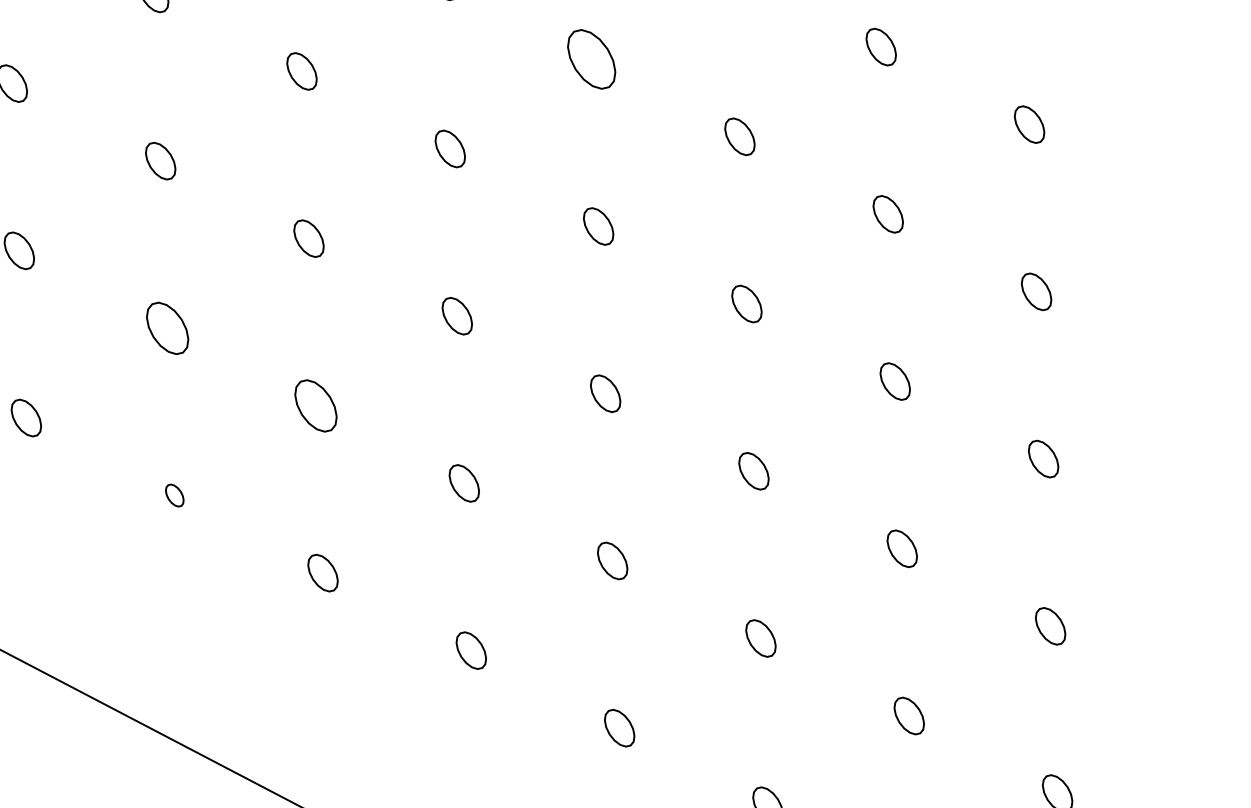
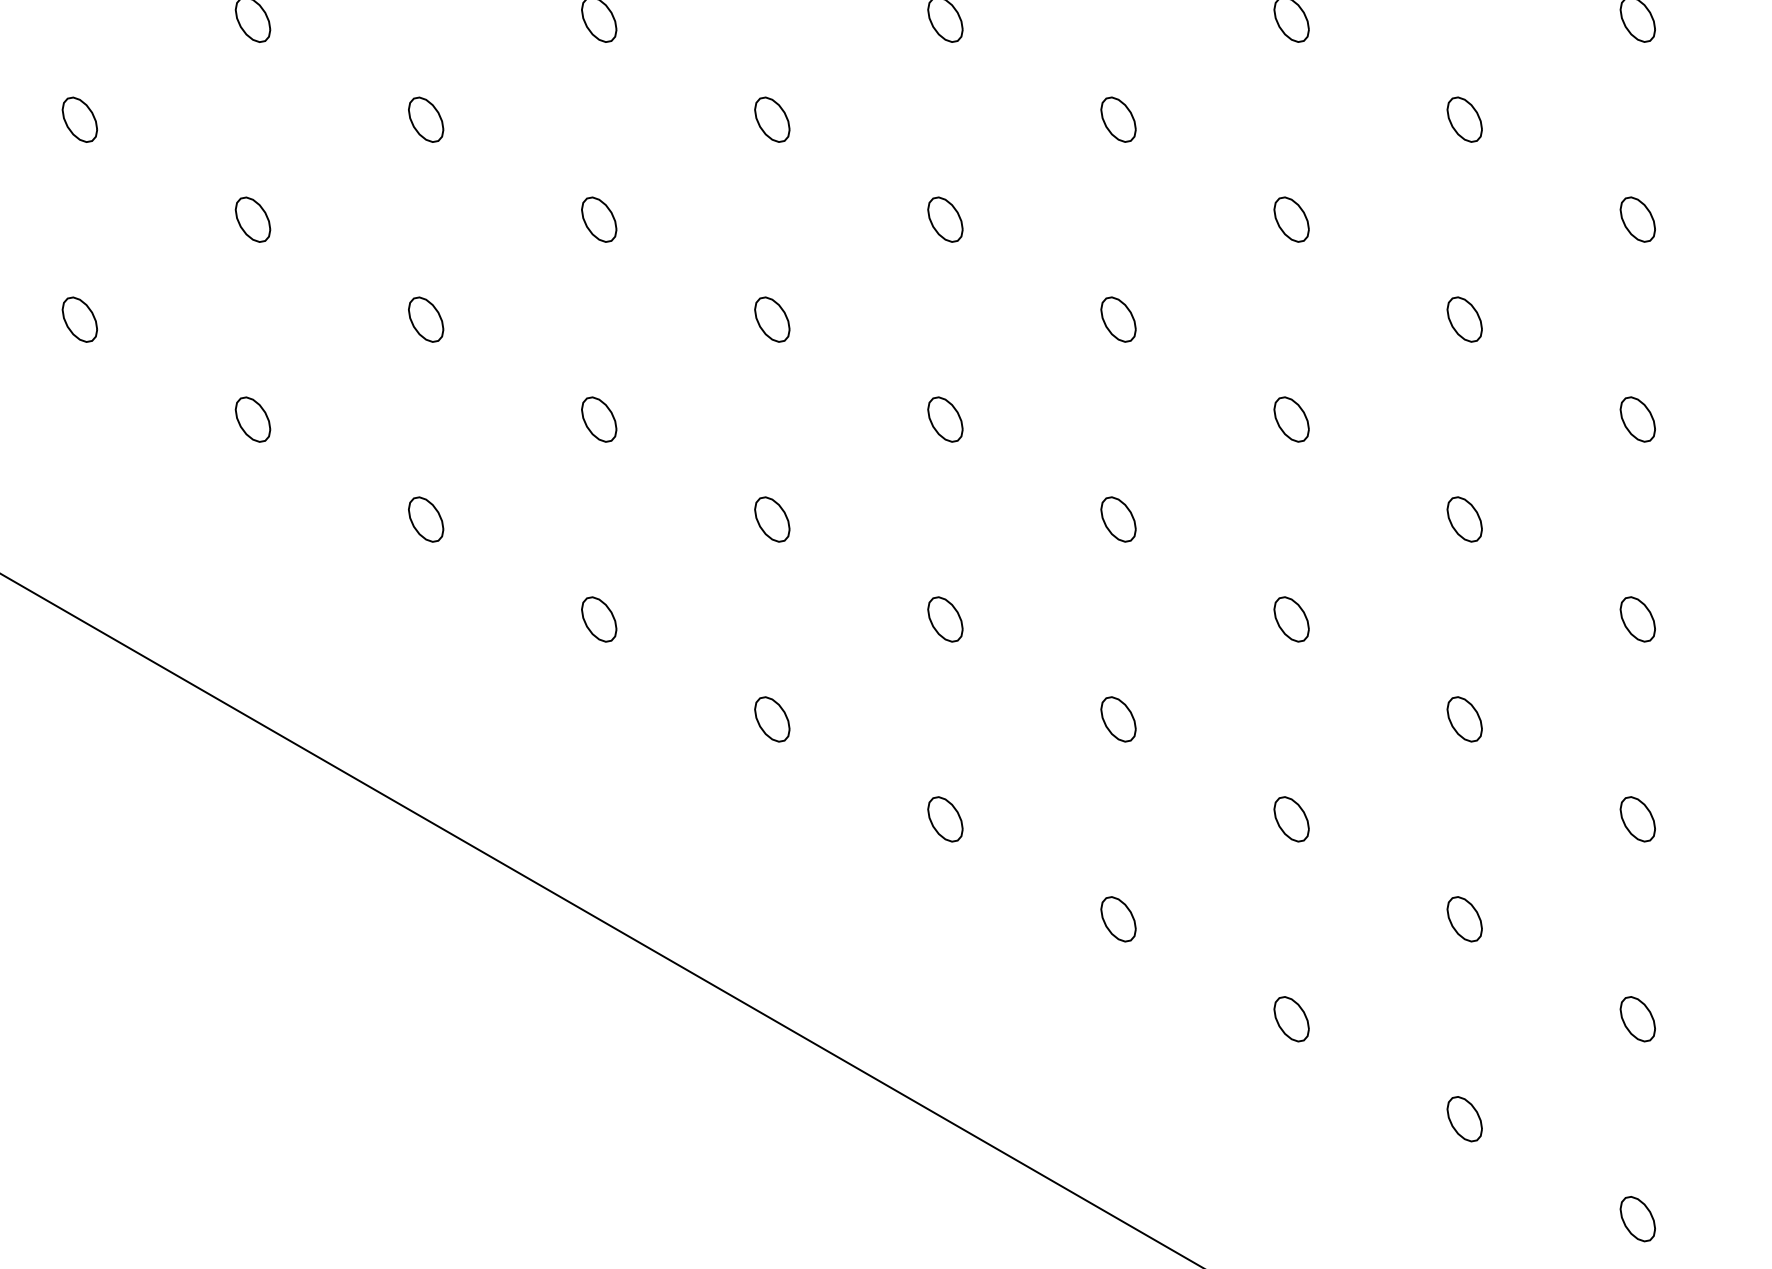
part: (591, 59) -> (1118, 119), size x0.62
part: (167, 328) -> (599, 419), size x0.71
part: (316, 405) -> (772, 519), size x0.71
part: (174, 495) -> (599, 619), size x1.67

